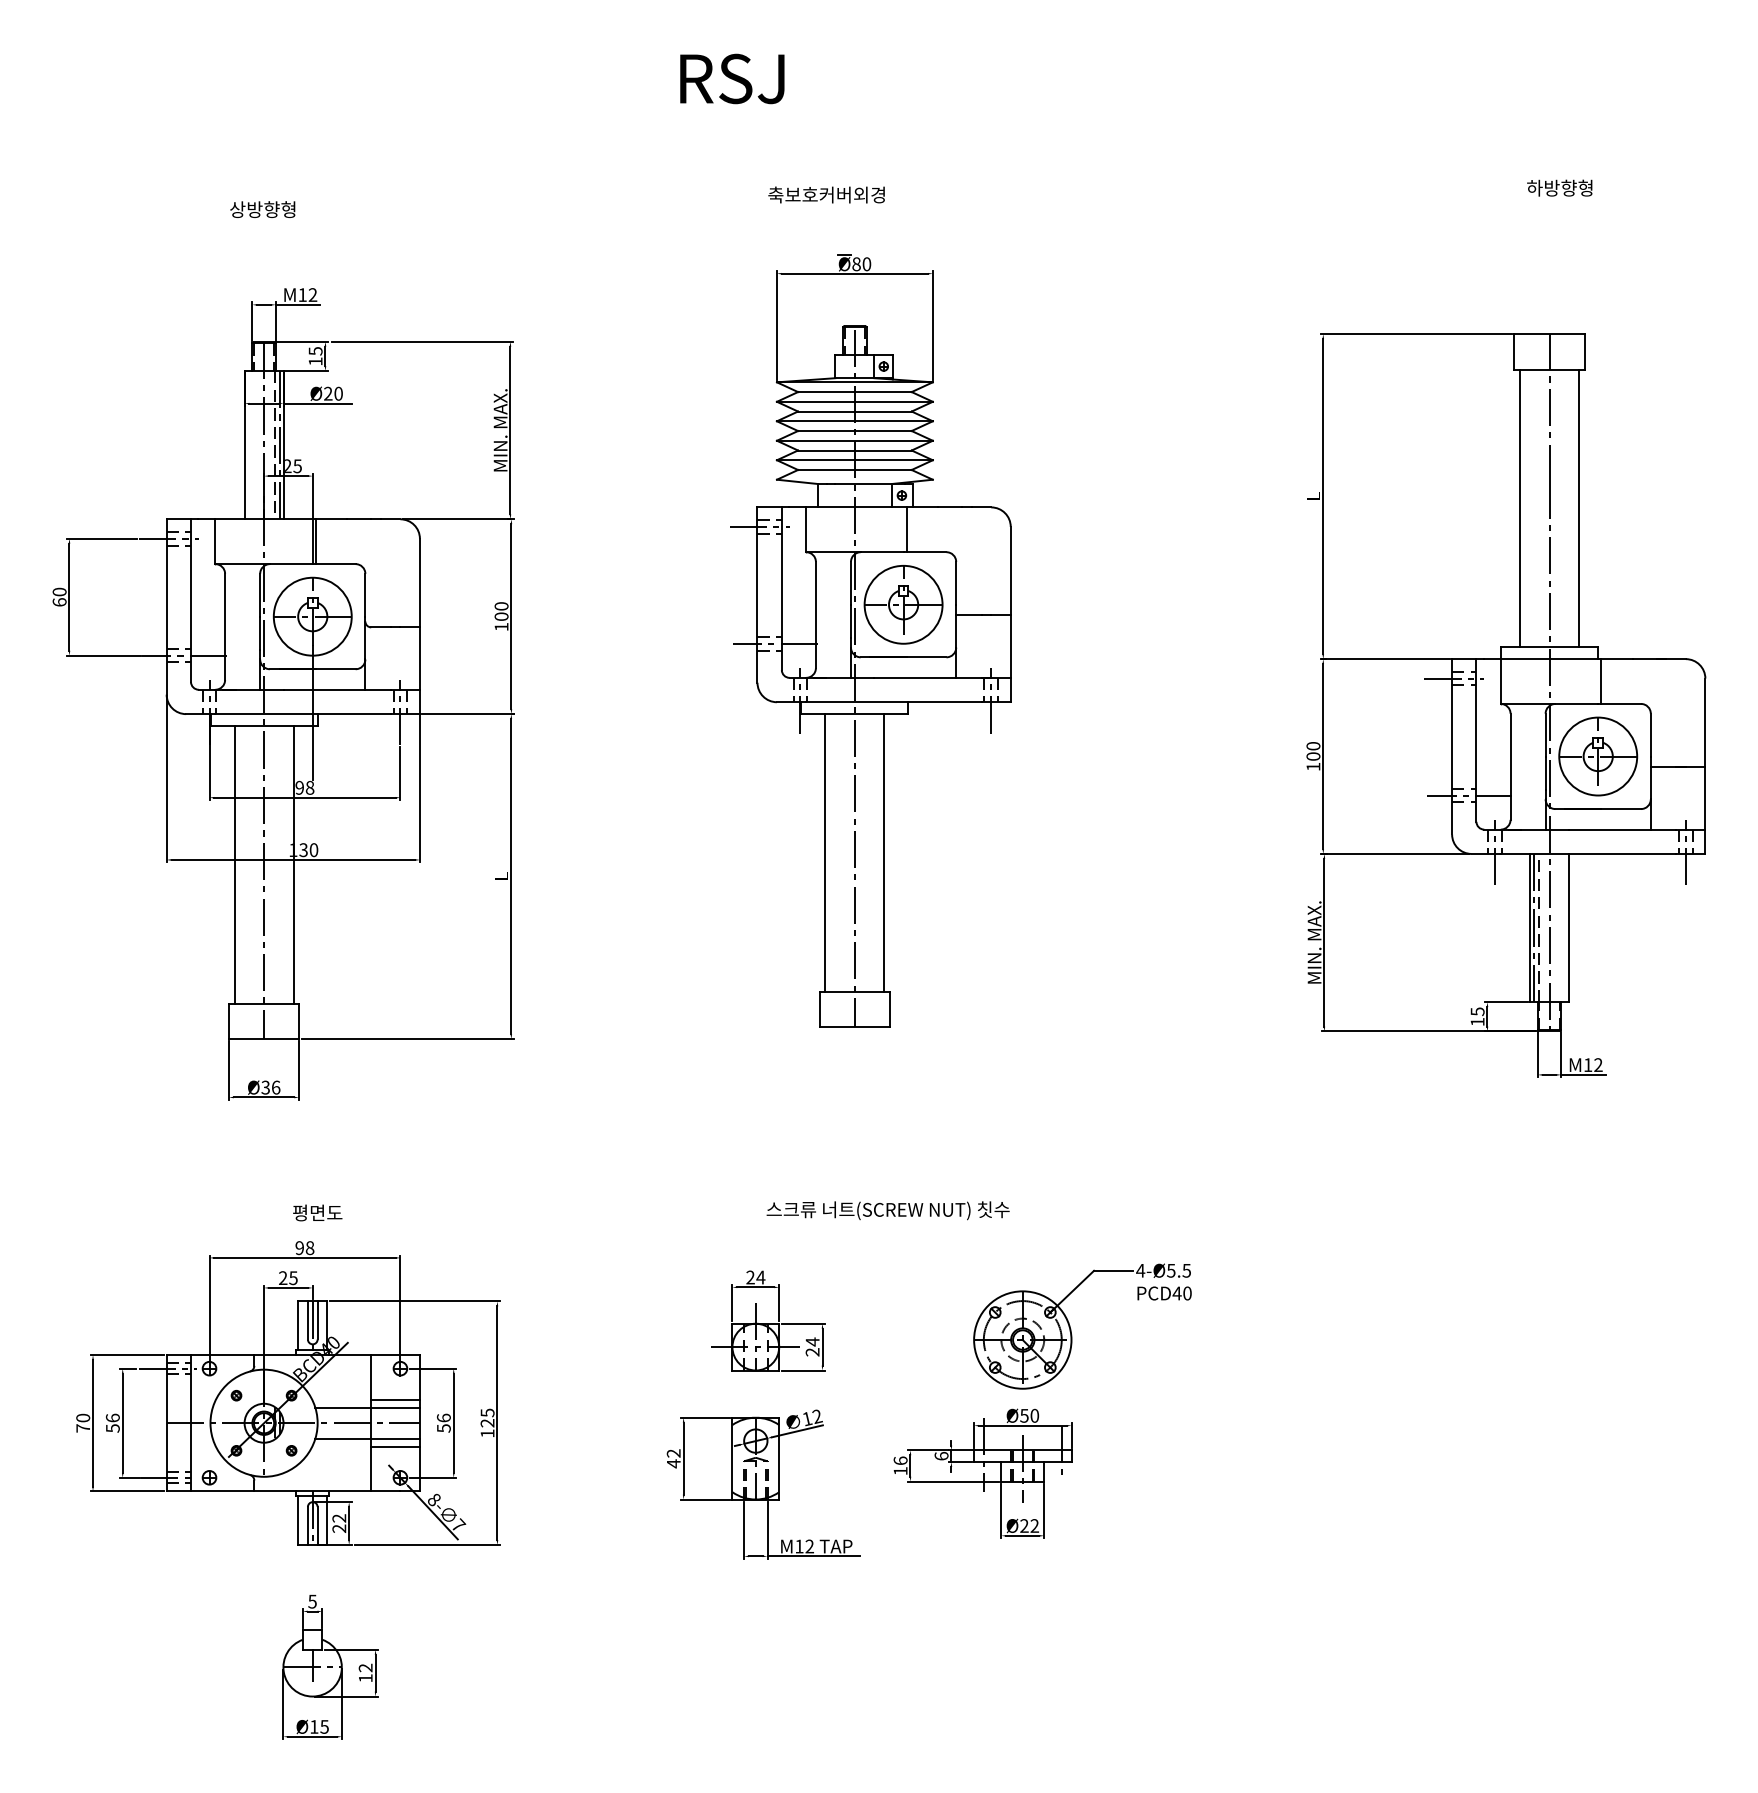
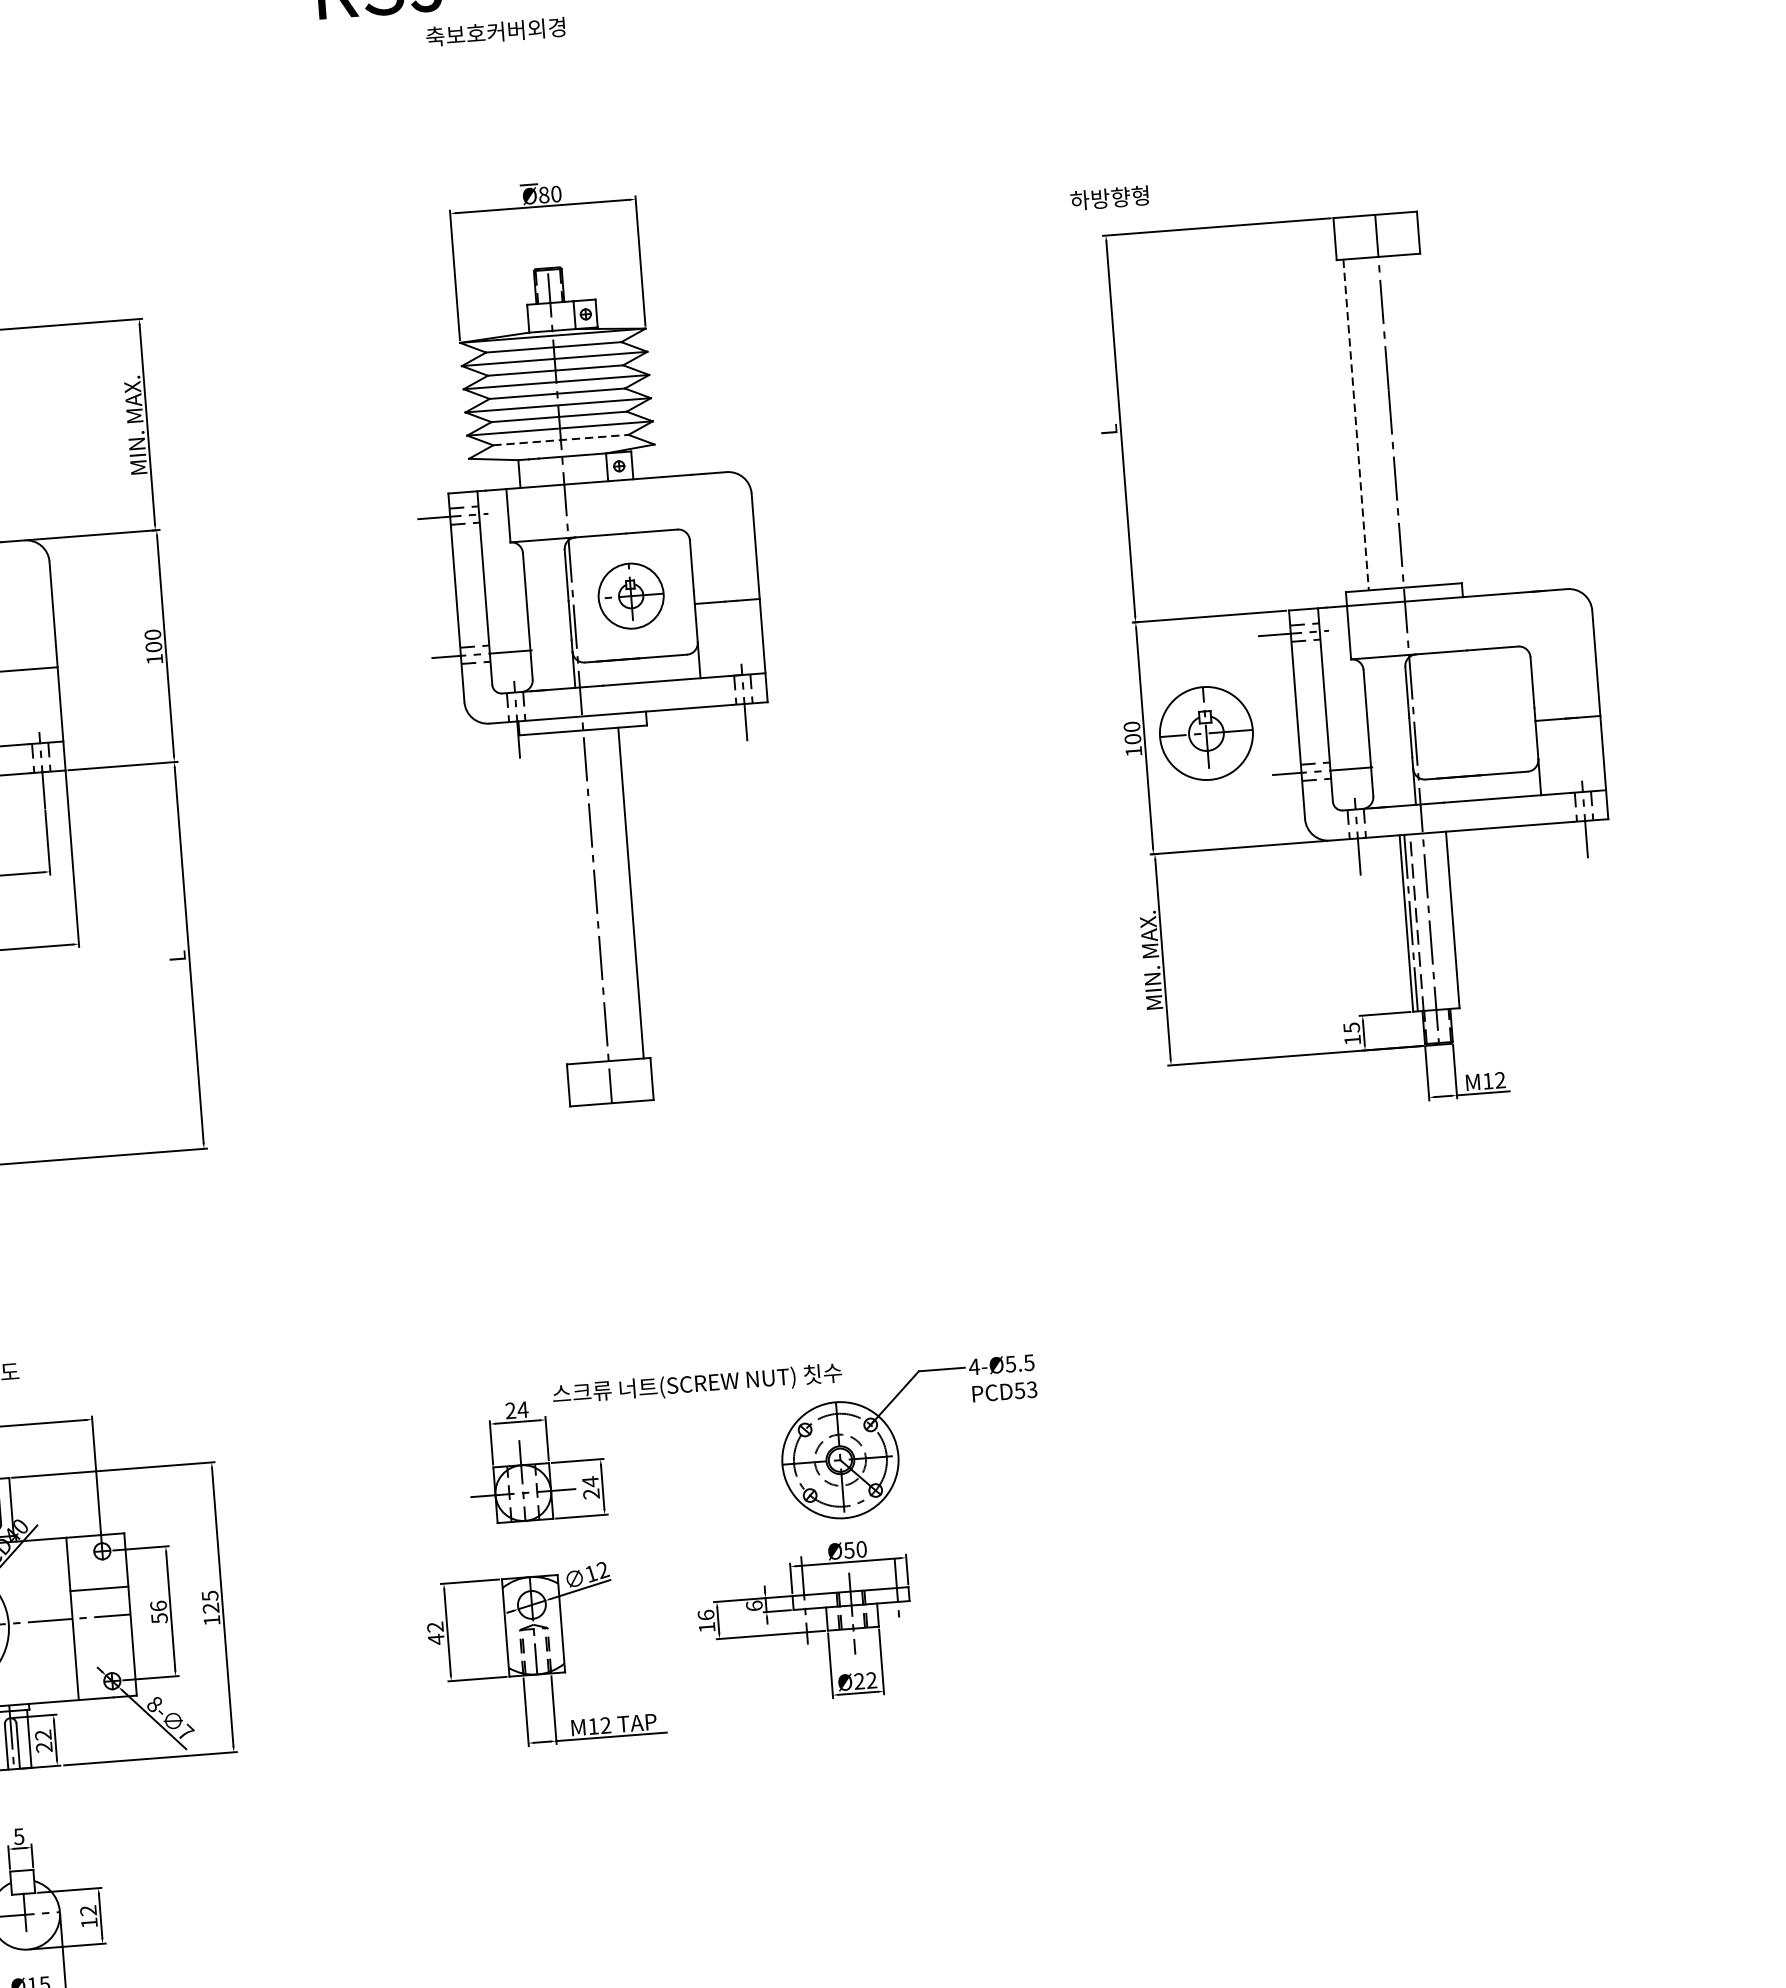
text: (1559, 187) -> (1109, 197), moved
text: (826, 194) -> (495, 31), moved
line: (854, 470) -> (560, 440), solid -> dashed
line: (1520, 508) -> (1356, 424), solid -> dashed
line: (1578, 508) -> (1425, 419), removed
line: (906, 529) -> (627, 506), removed
part: (903, 604) -> (631, 595), size x0.7
line: (1601, 681) -> (1468, 623), removed
part: (1598, 756) -> (1206, 733), moved
line: (825, 852) -> (560, 898), removed
text: (887, 1210) -> (696, 1384), moved
text: (1181, 1293) -> (1025, 1390), PCD40 -> PCD53
line: (367, 1407) -> (66, 1600), removed
line: (367, 1438) -> (69, 1637), removed
line: (395, 1446) -> (103, 1644), removed

